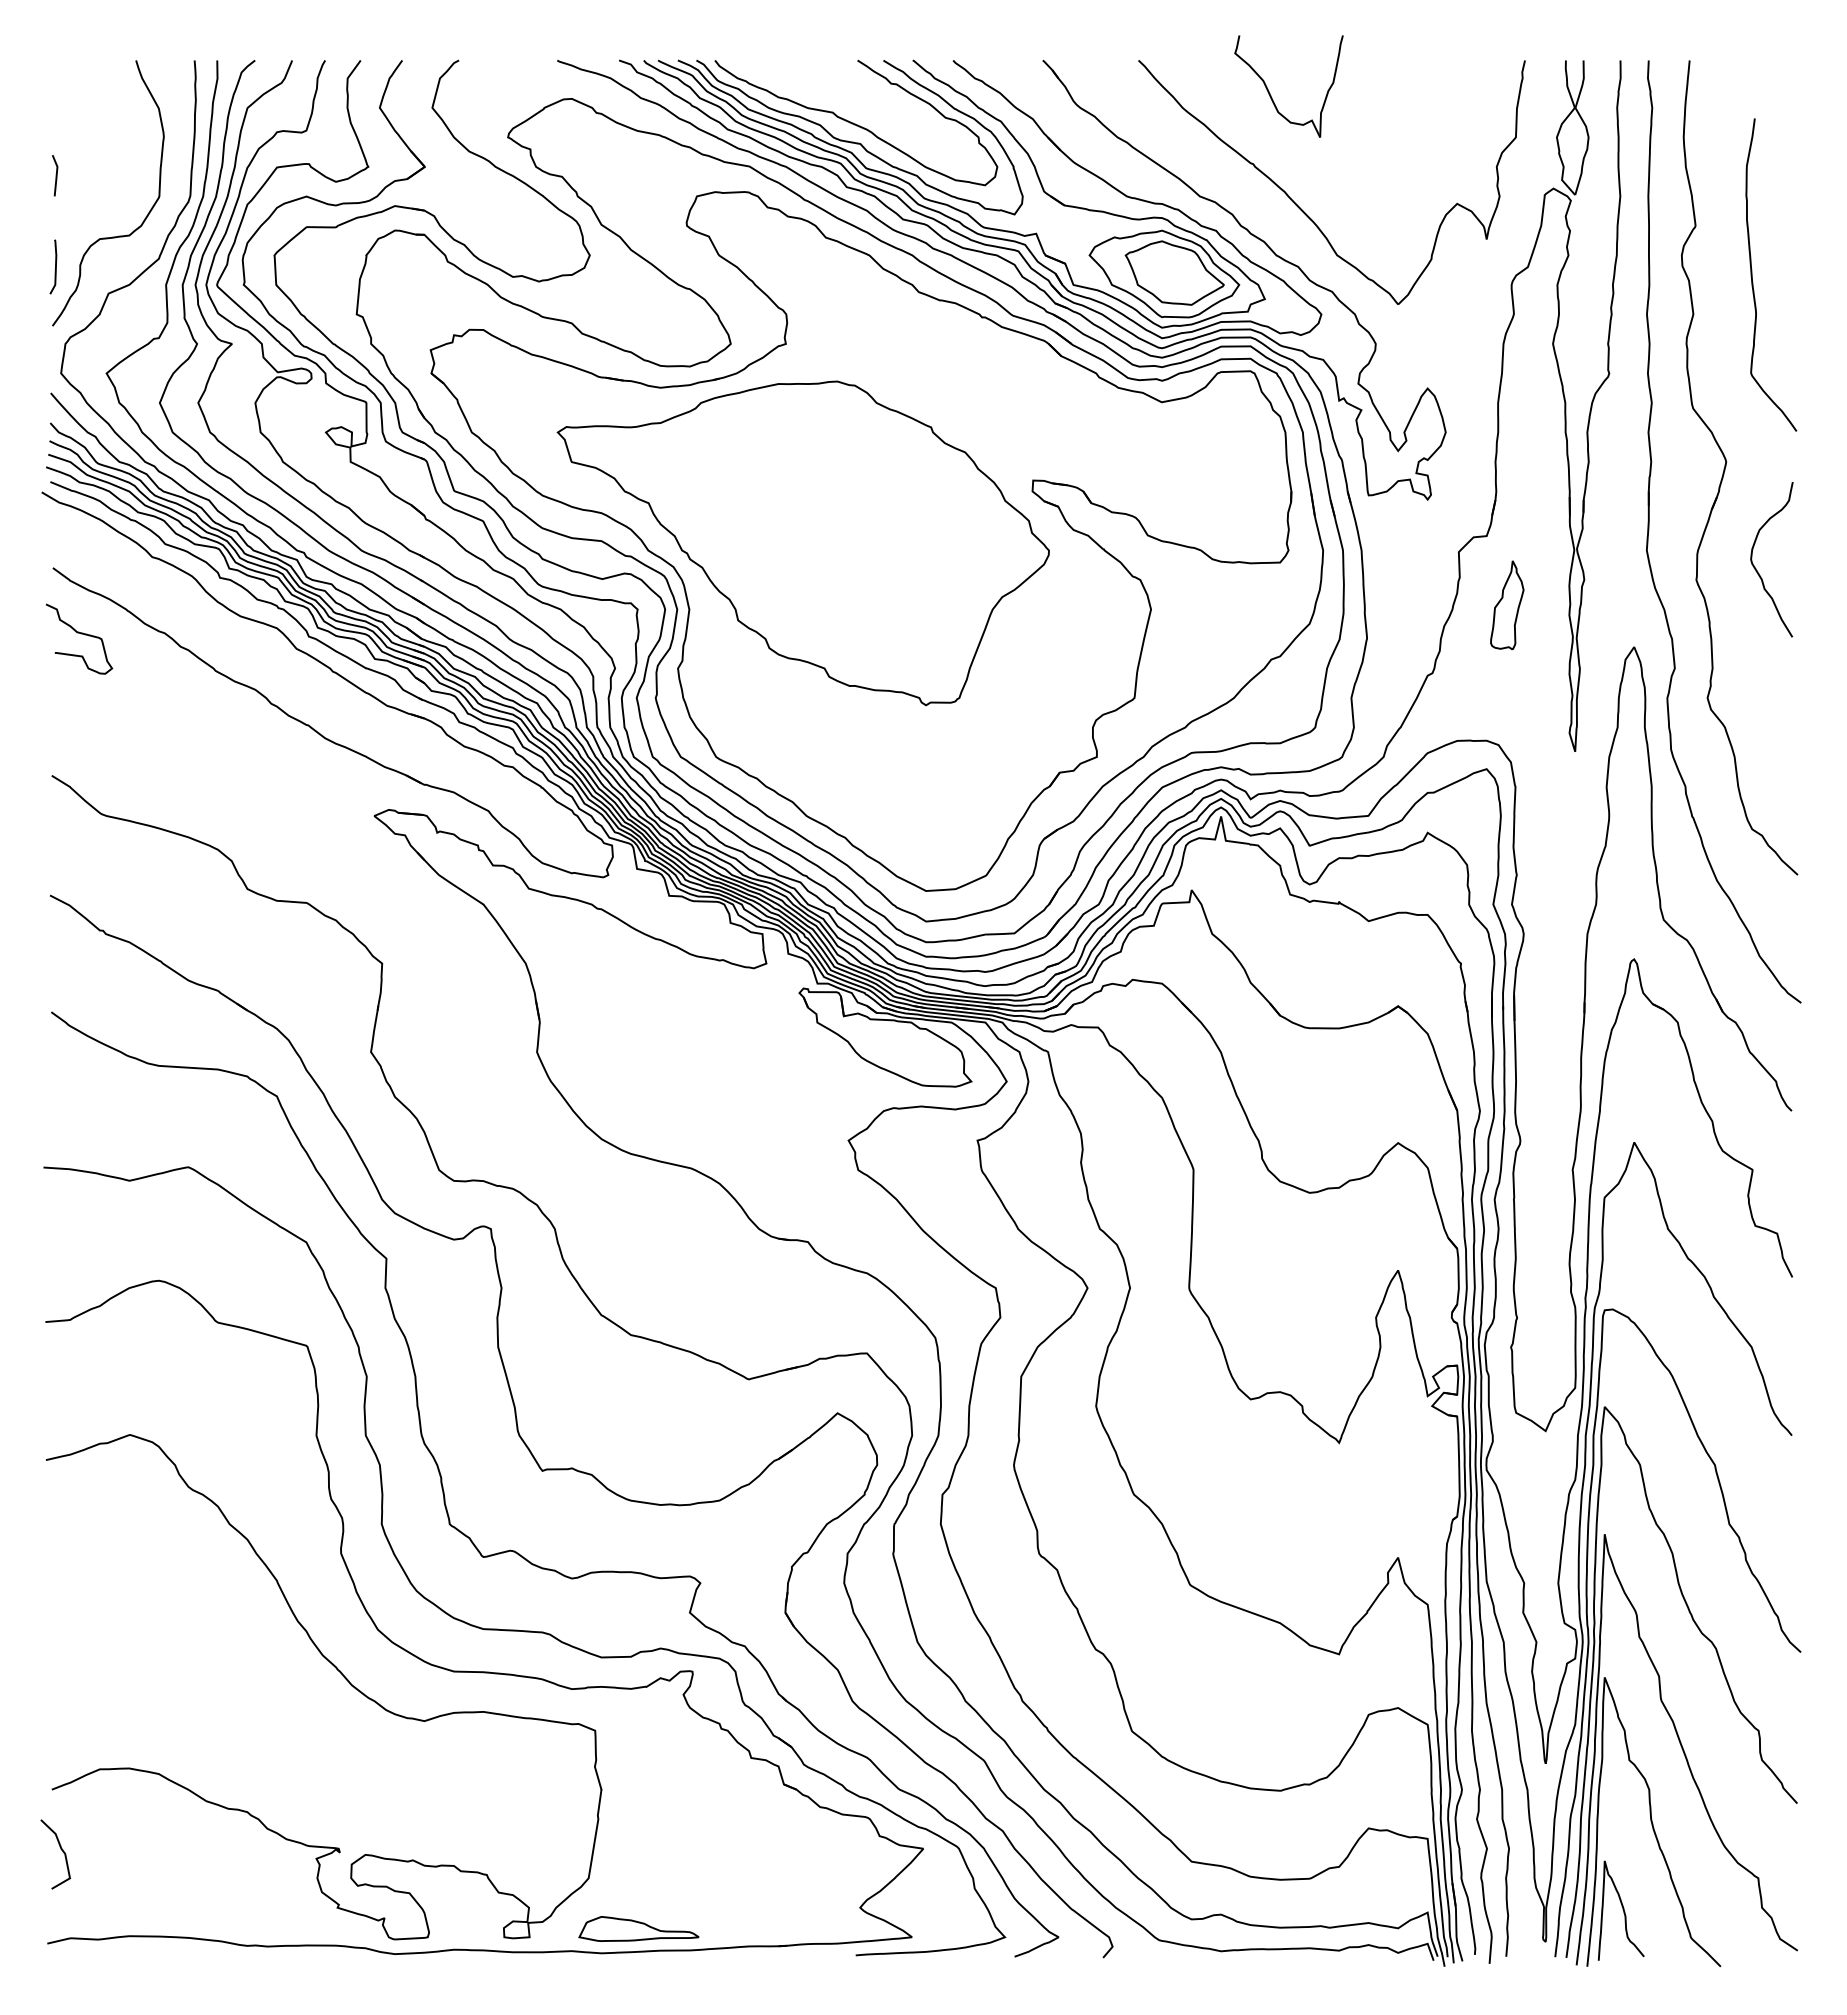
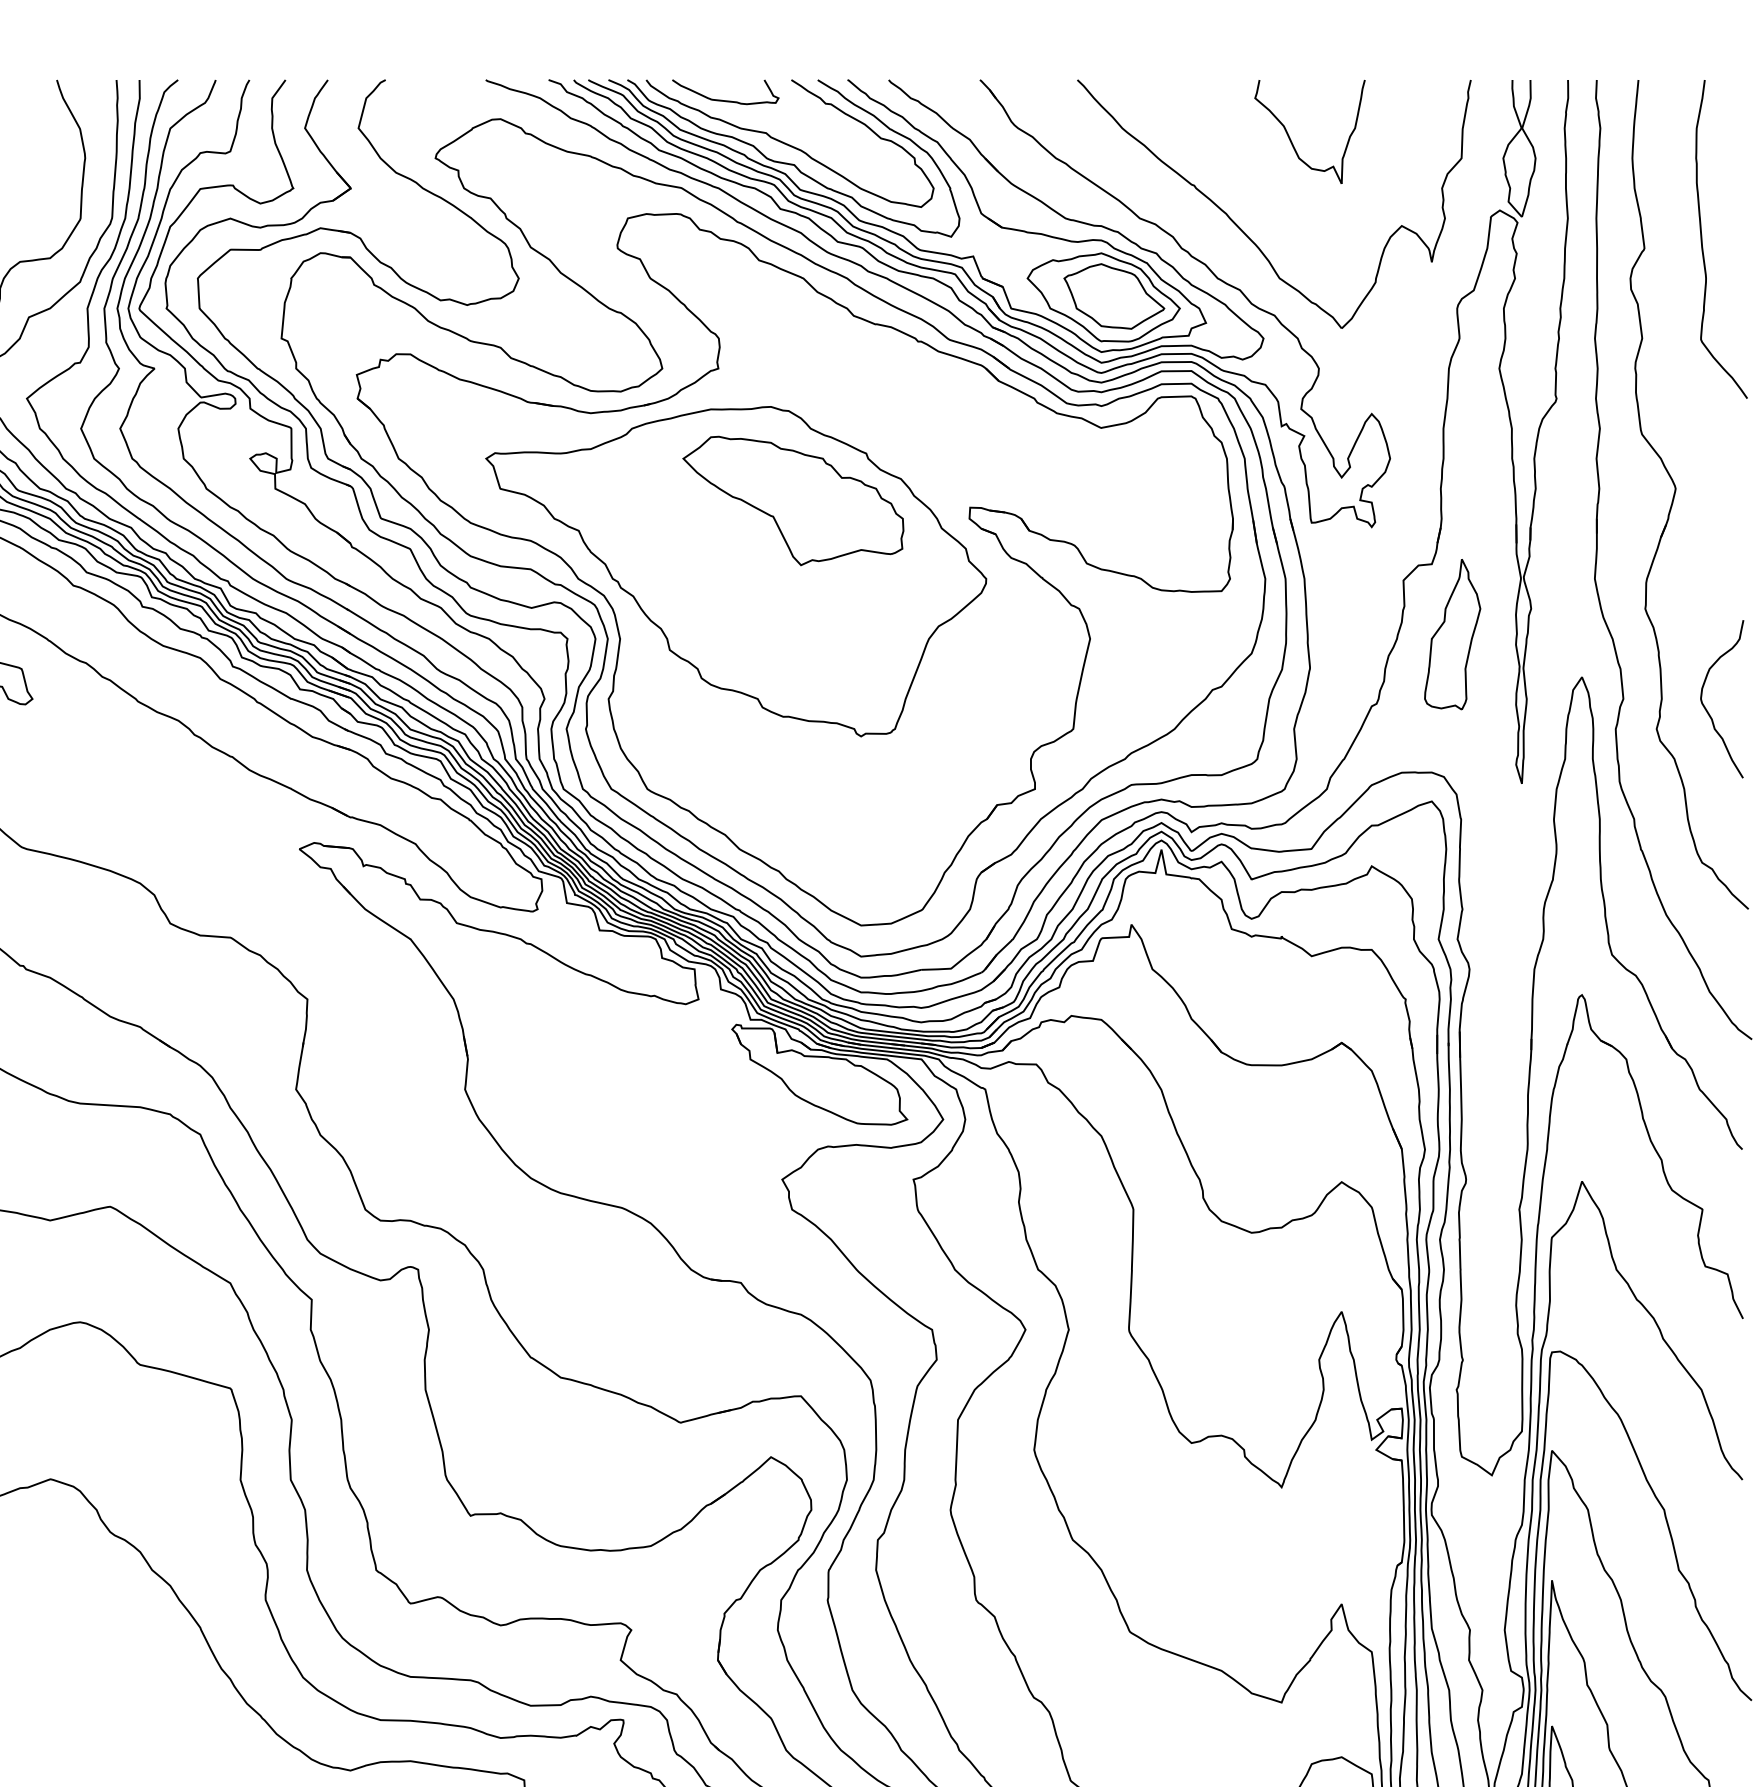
part: (792, 80) -> (725, 100), added
part: (1271, 95) -> (1292, 141), moved
curve: (1752, 274) -> (1702, 238), moved
part: (859, 473) -> (793, 500), added
curve: (1756, 568) -> (1706, 708), moved
part: (1507, 605) -> (1453, 634), size x1.67

